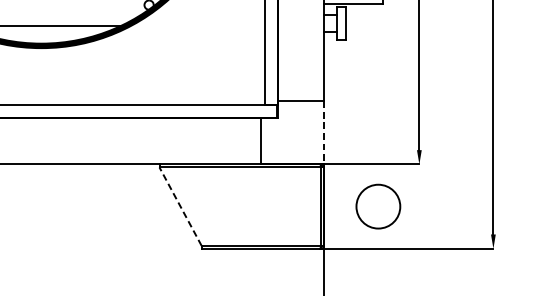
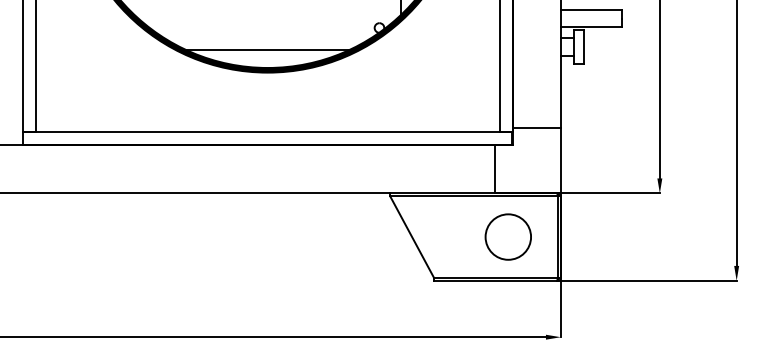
line: (323, 132) -> (560, 160), dashed -> solid
line: (179, 206) -> (411, 236), dashed -> solid
circle: (377, 206) -> (507, 236), moved

